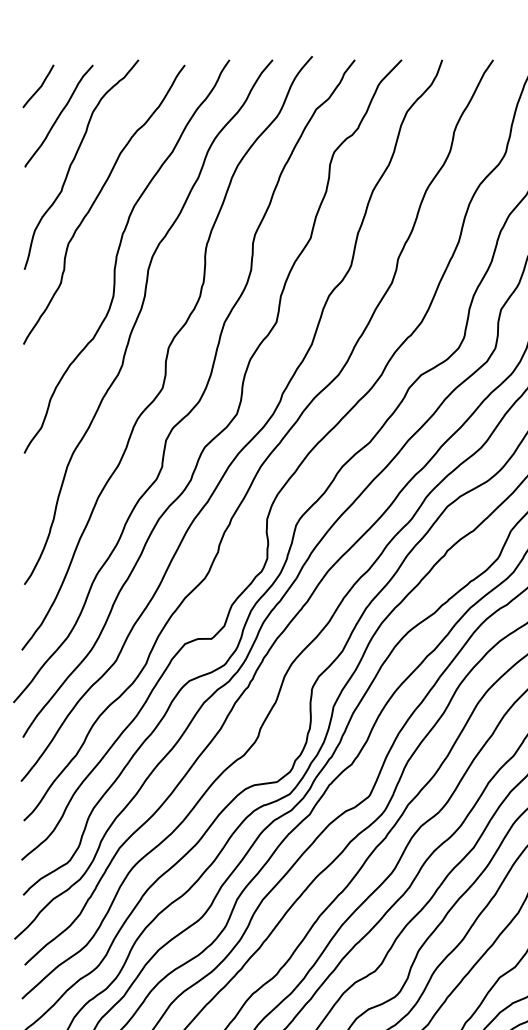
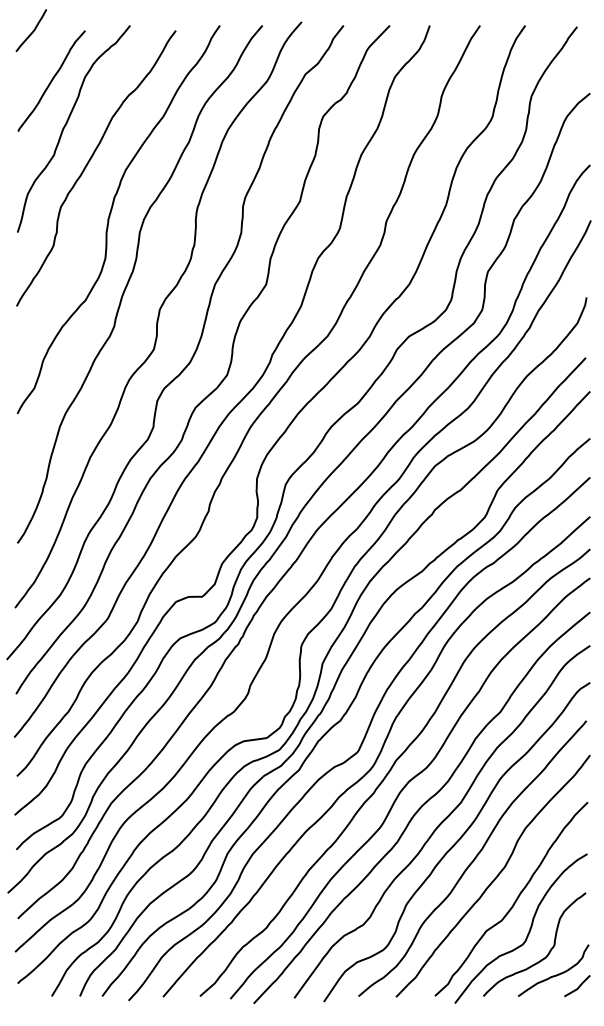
curve: (39, 87) -> (32, 31), moved

